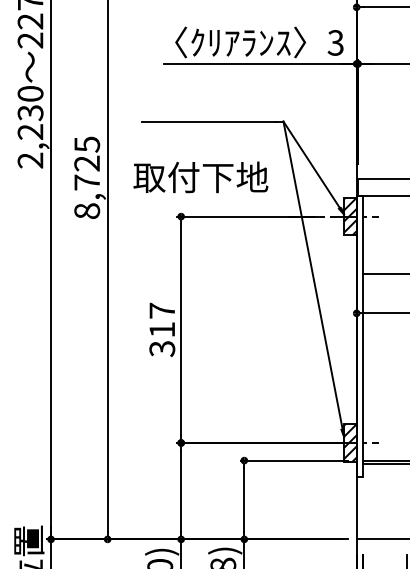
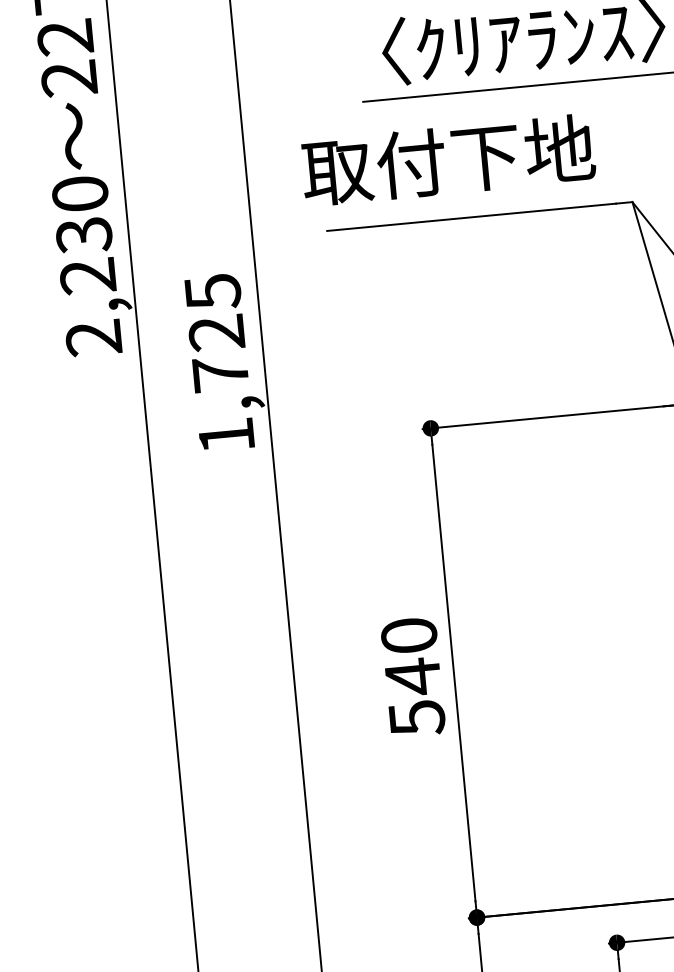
text: (200, 177) -> (447, 160), moved
text: (87, 210) -> (227, 434), 8,725 -> 1,725
text: (162, 329) -> (413, 676), 317 -> 540

